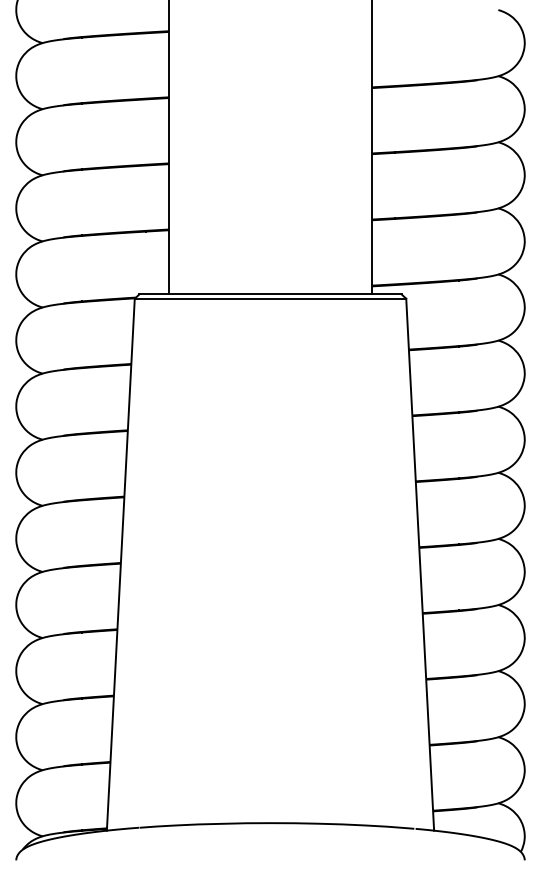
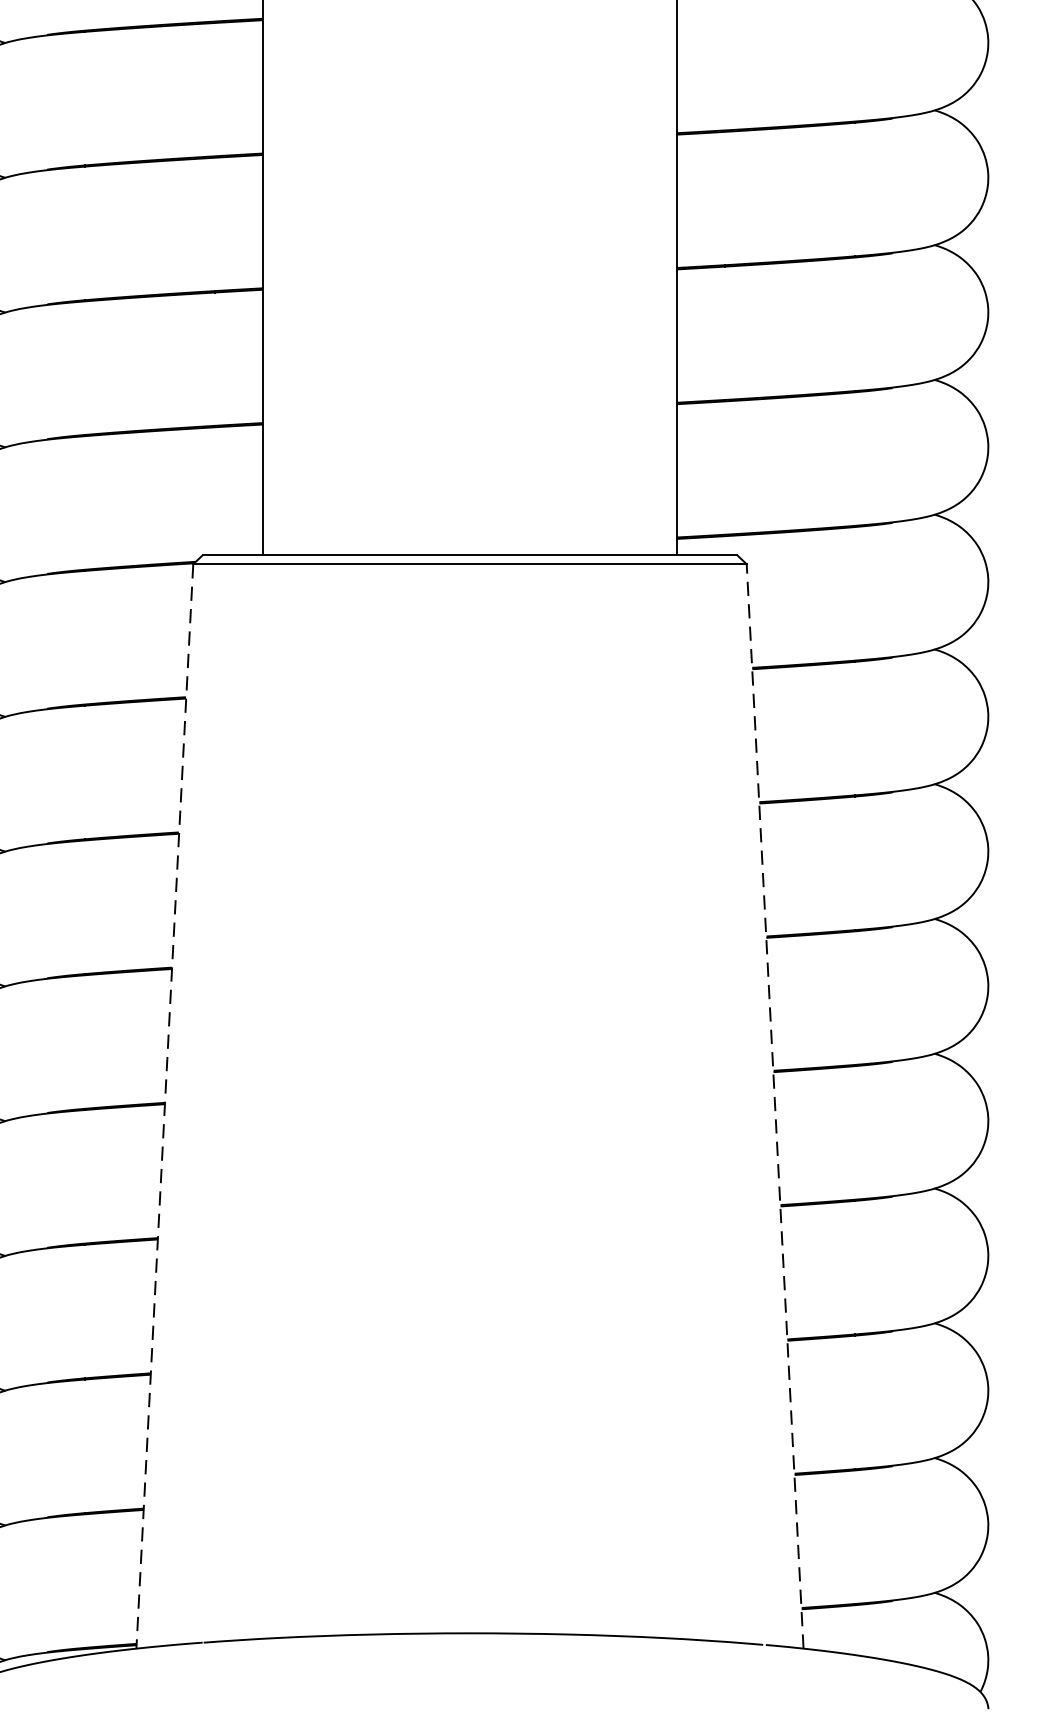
line: (420, 564) -> (775, 1105), solid -> dashed
line: (120, 565) -> (164, 1108), solid -> dashed

